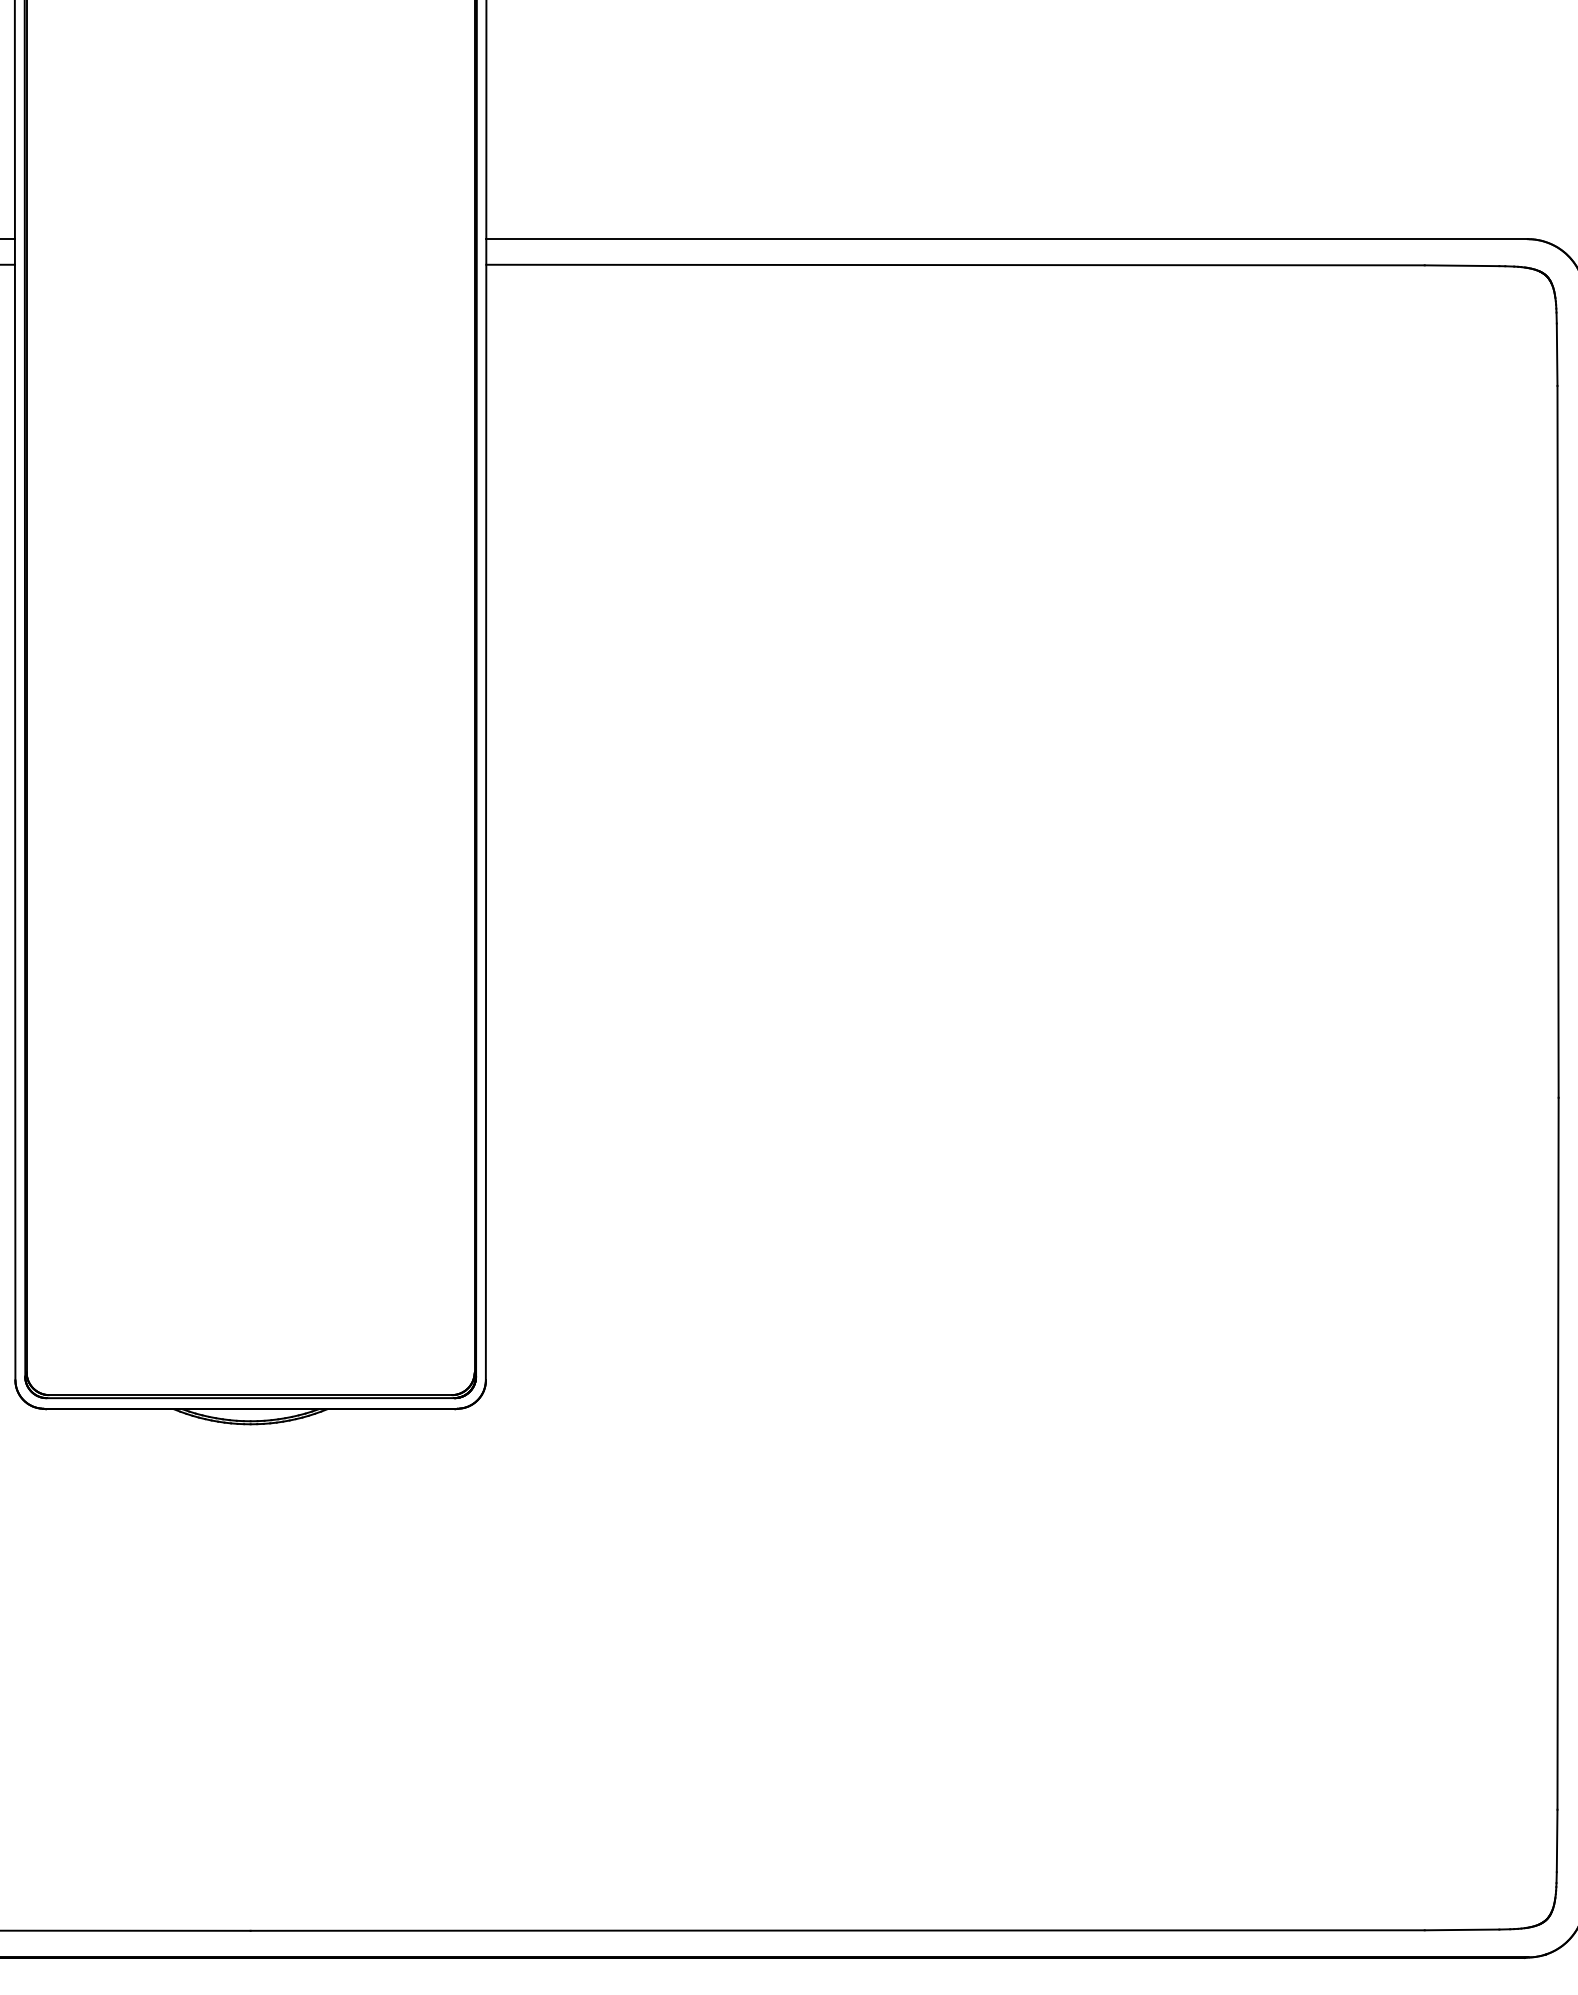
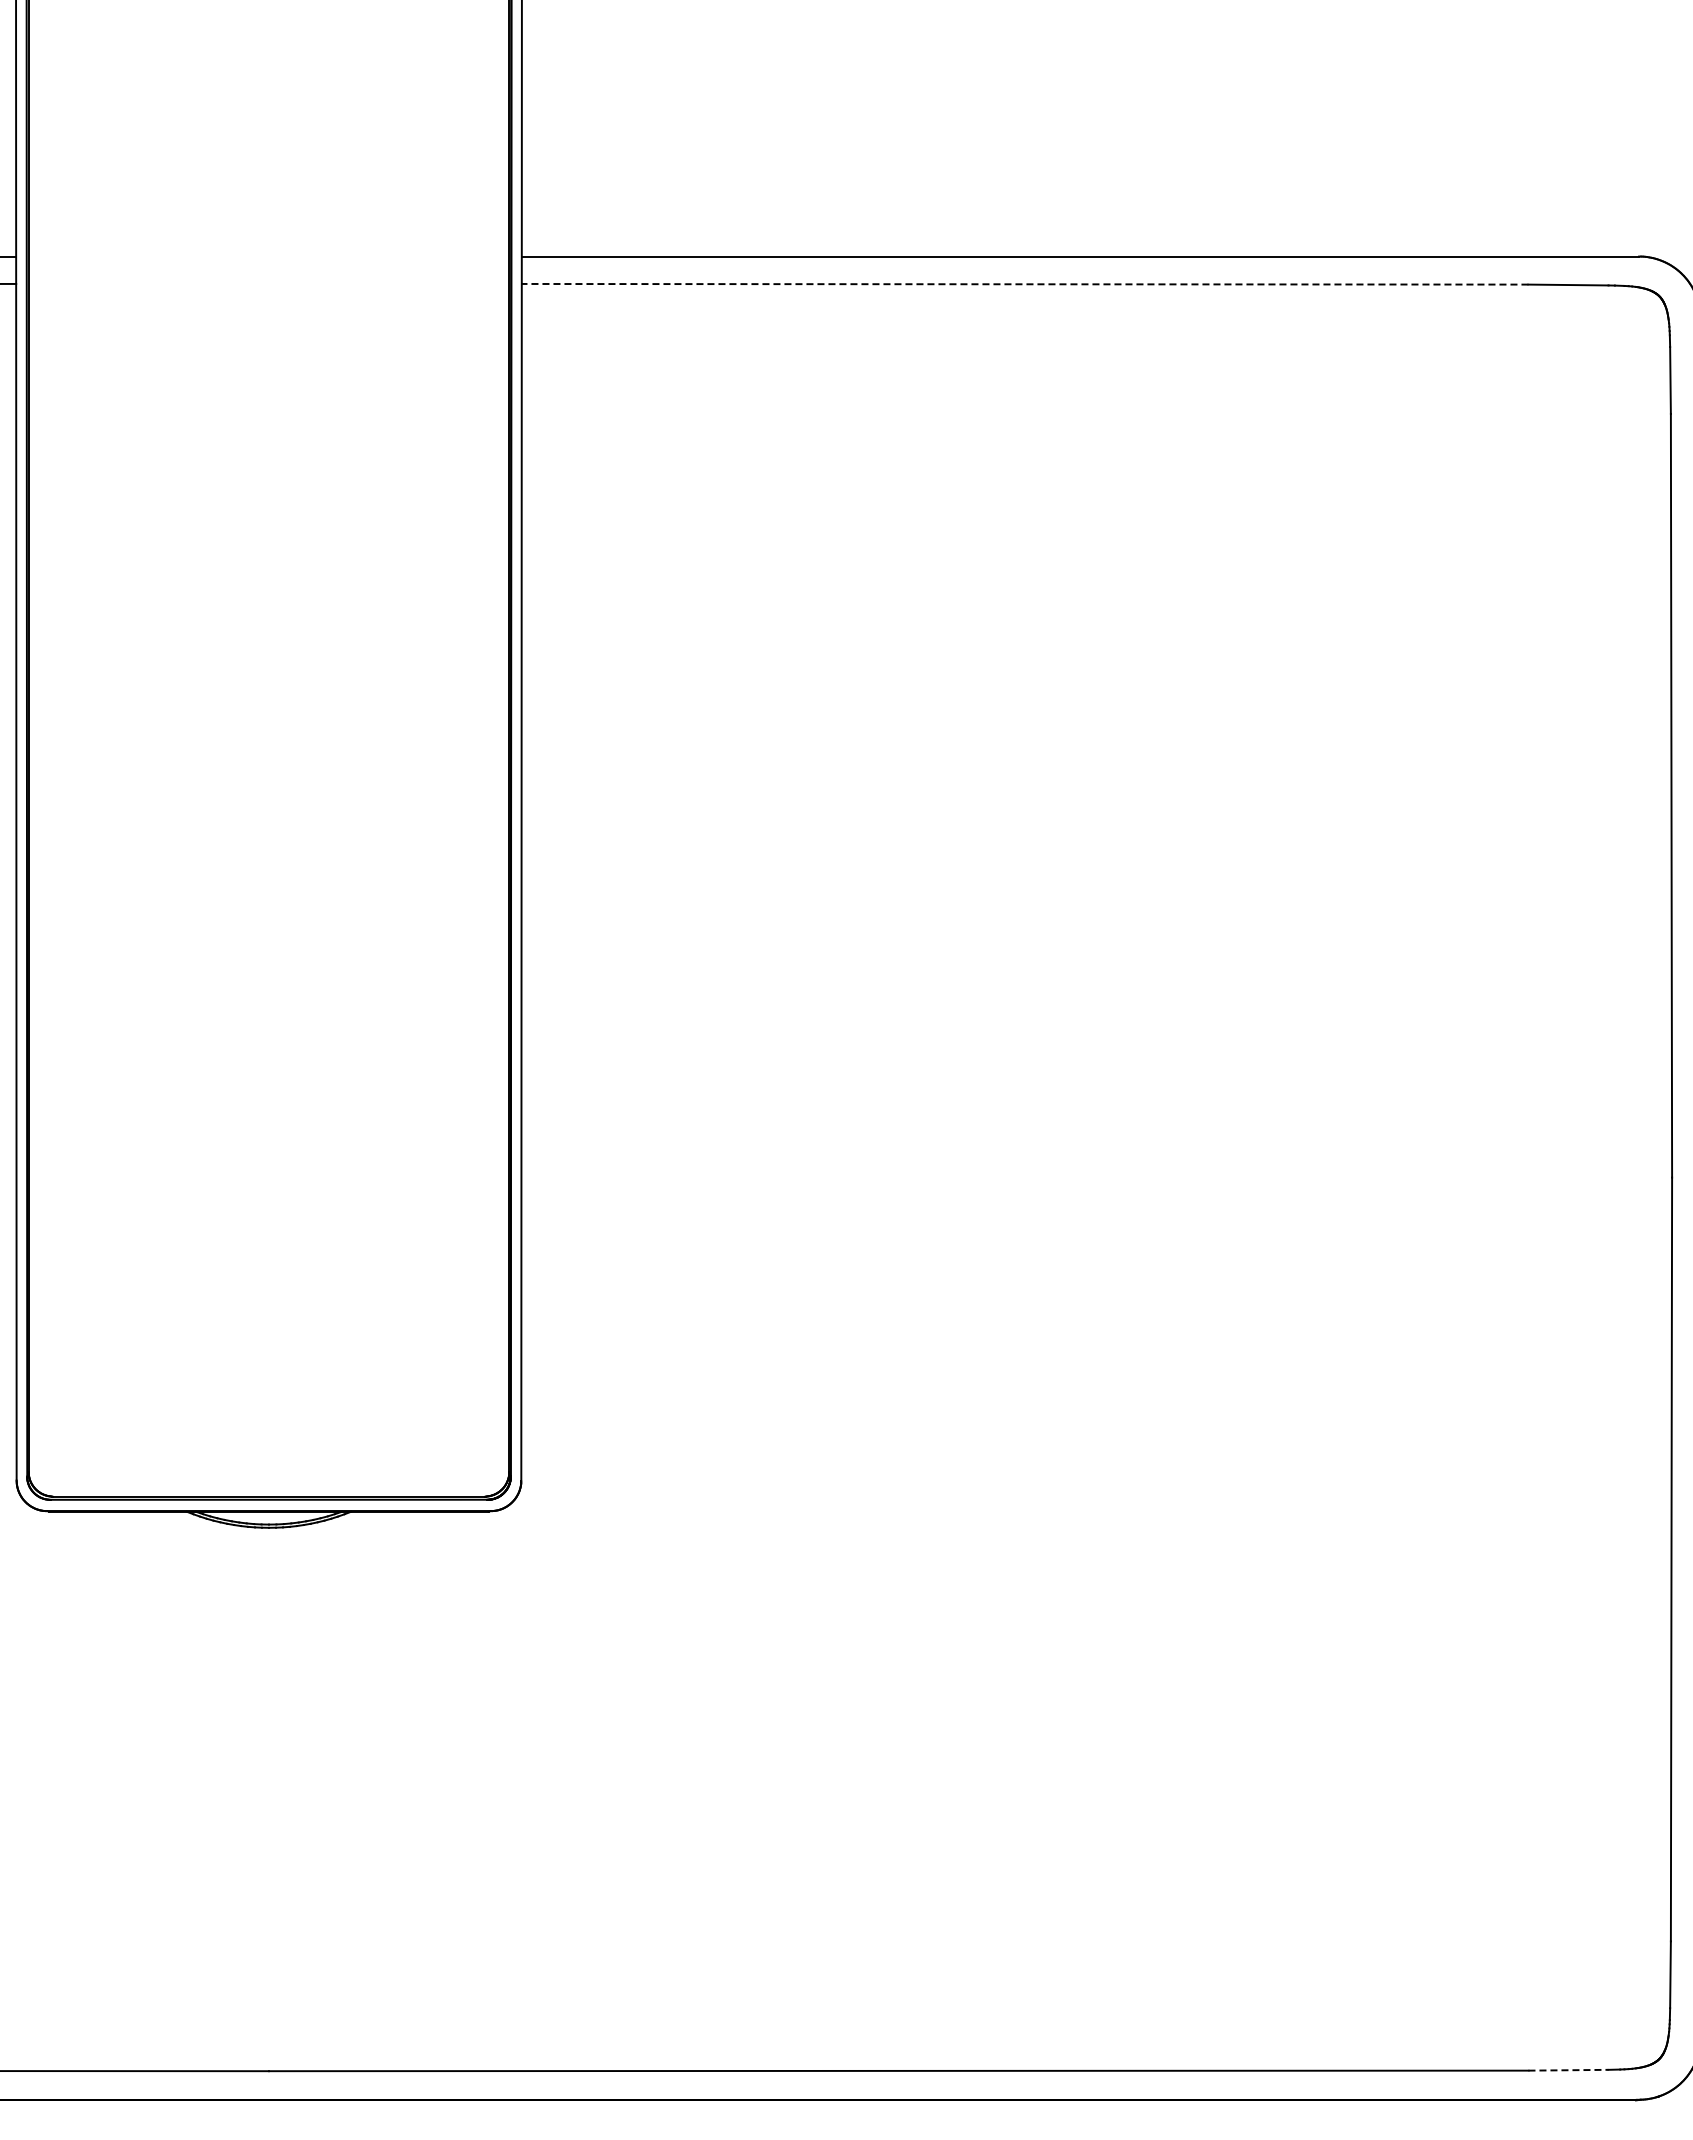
line: (954, 265) -> (1024, 284), solid -> dashed
line: (1462, 1930) -> (1568, 2070), solid -> dashed

